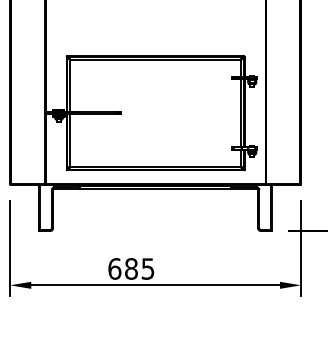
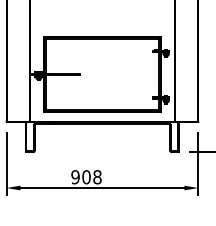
text: (131, 269) -> (86, 177), 685 -> 908

